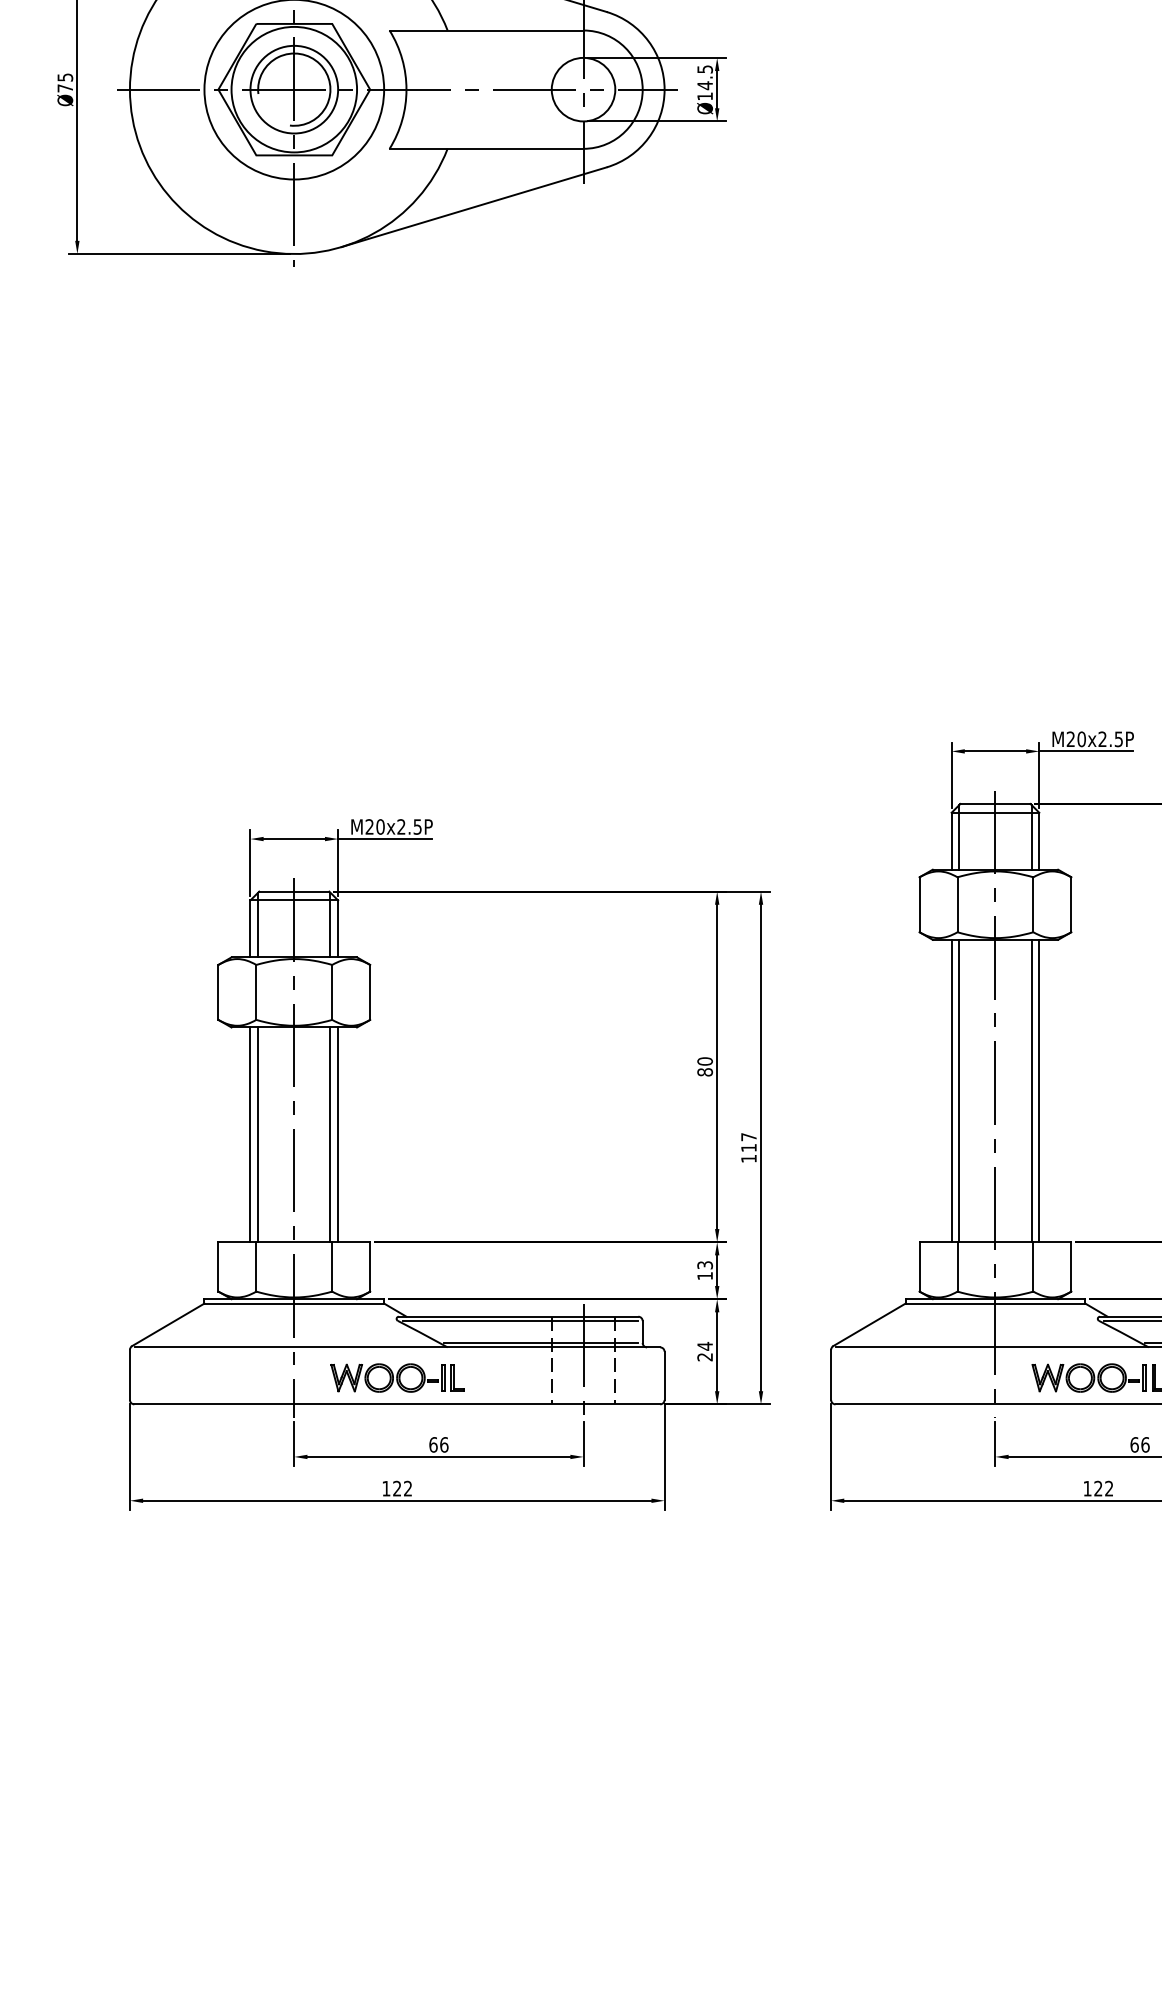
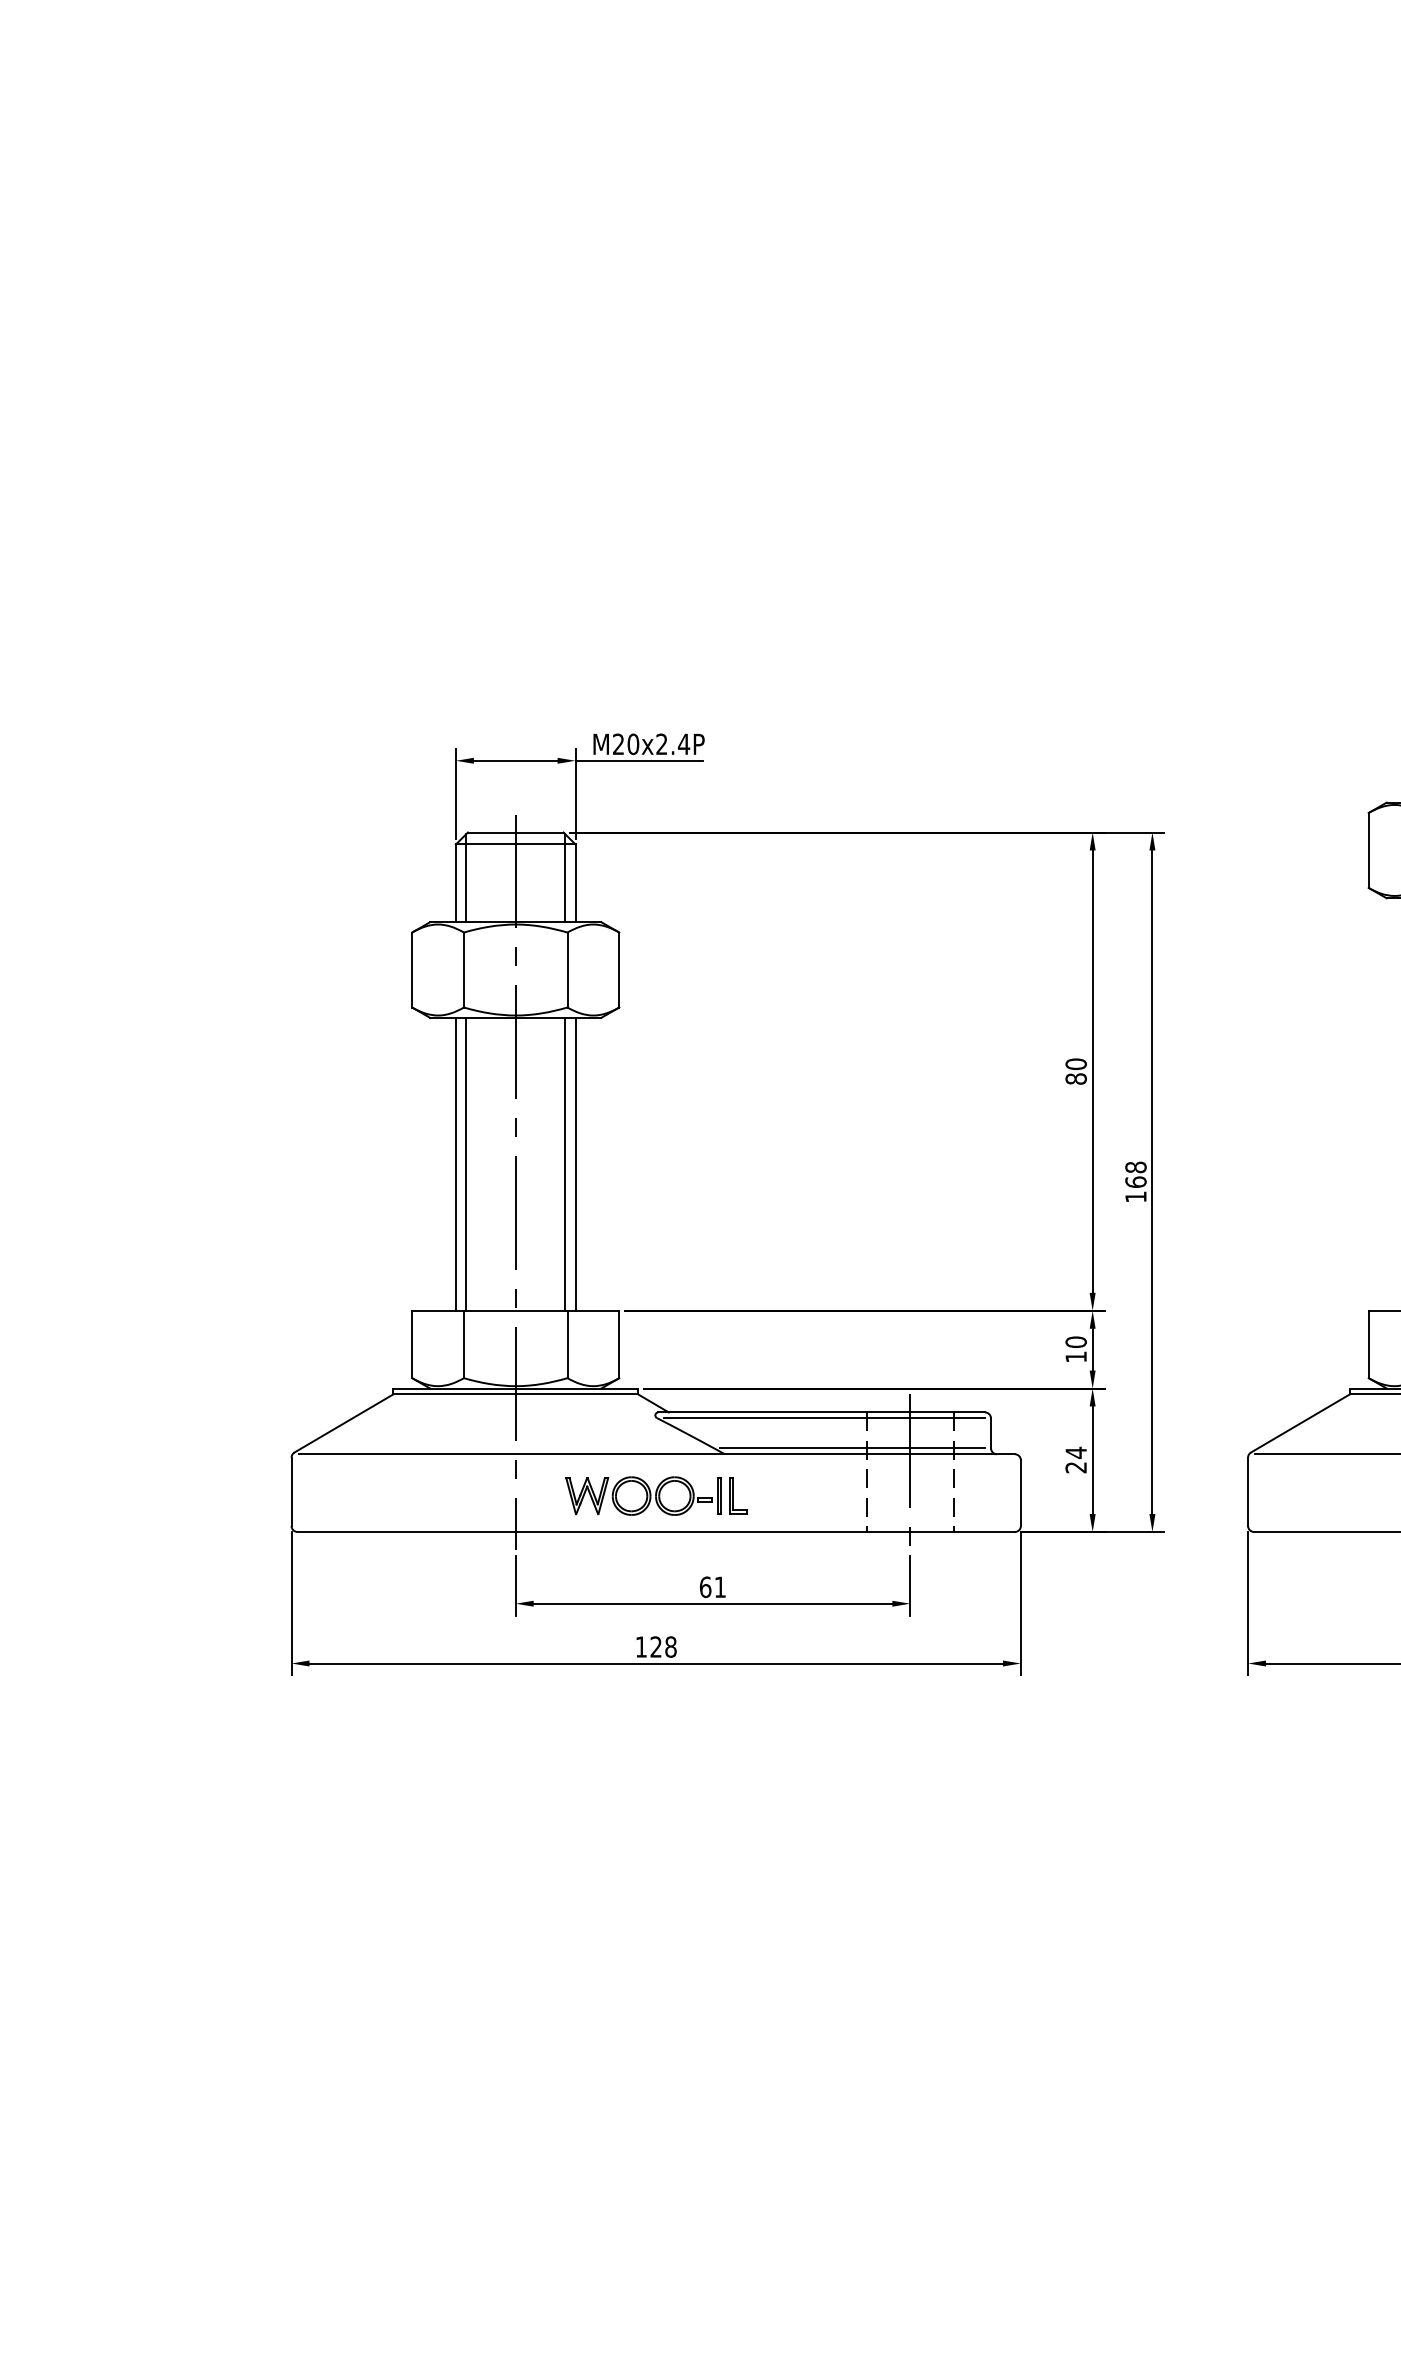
text: (417, 826) -> (683, 743), M20x2.5P -> M20x2.4P
text: (748, 1142) -> (1135, 1174), 117 -> 168
text: (704, 1265) -> (1075, 1342), 13 -> 10
text: (444, 1444) -> (720, 1586), 66 -> 61
text: (407, 1488) -> (670, 1646), 122 -> 128

